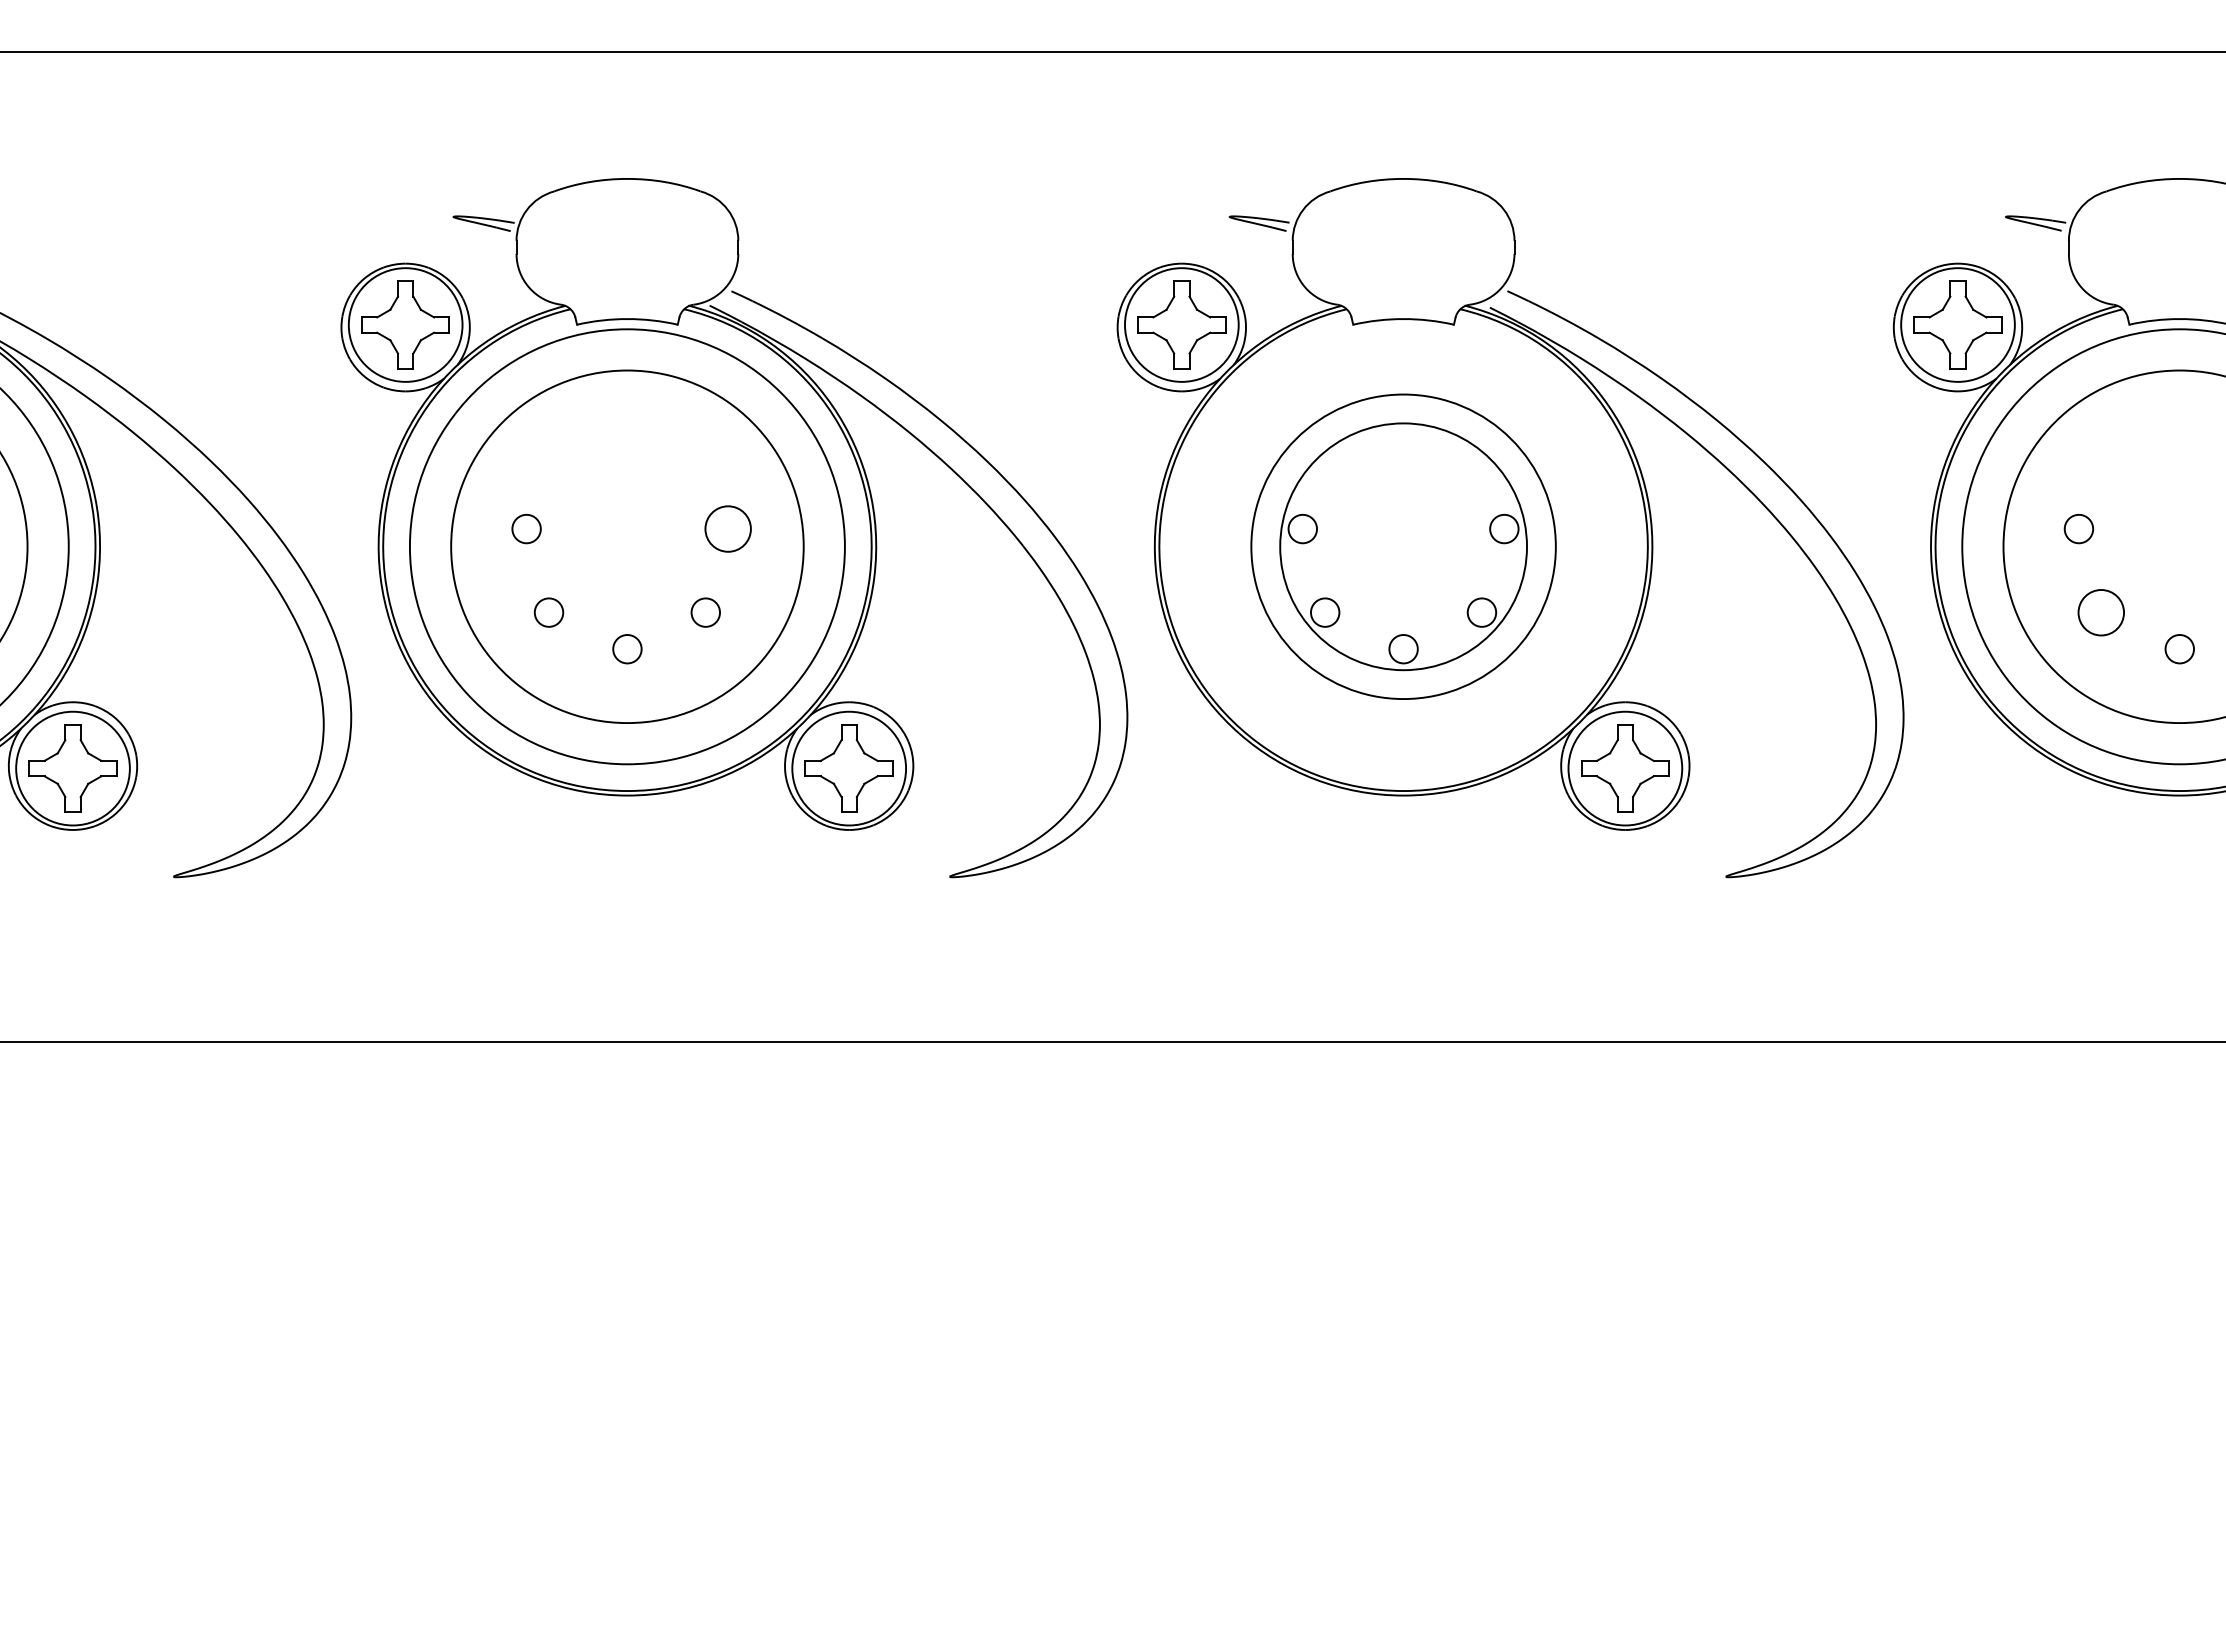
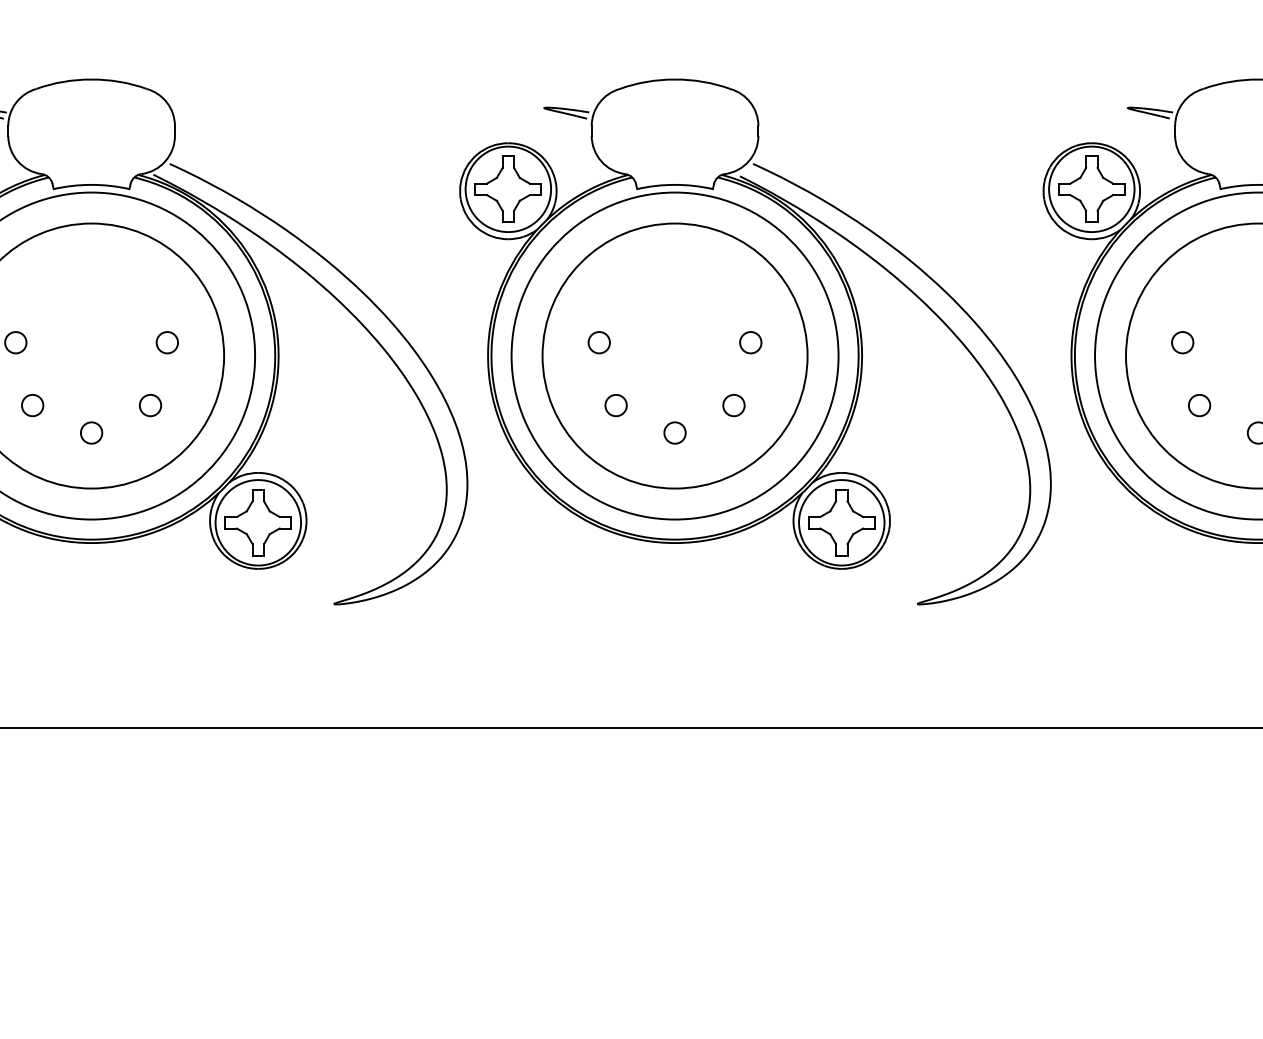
circle: (727, 528) -> (166, 342), size x0.62
circle: (1403, 546) -> (674, 355), size x1.43
circle: (1403, 546) -> (674, 355), size x1.43
circle: (2101, 612) -> (1199, 405), size x0.62

